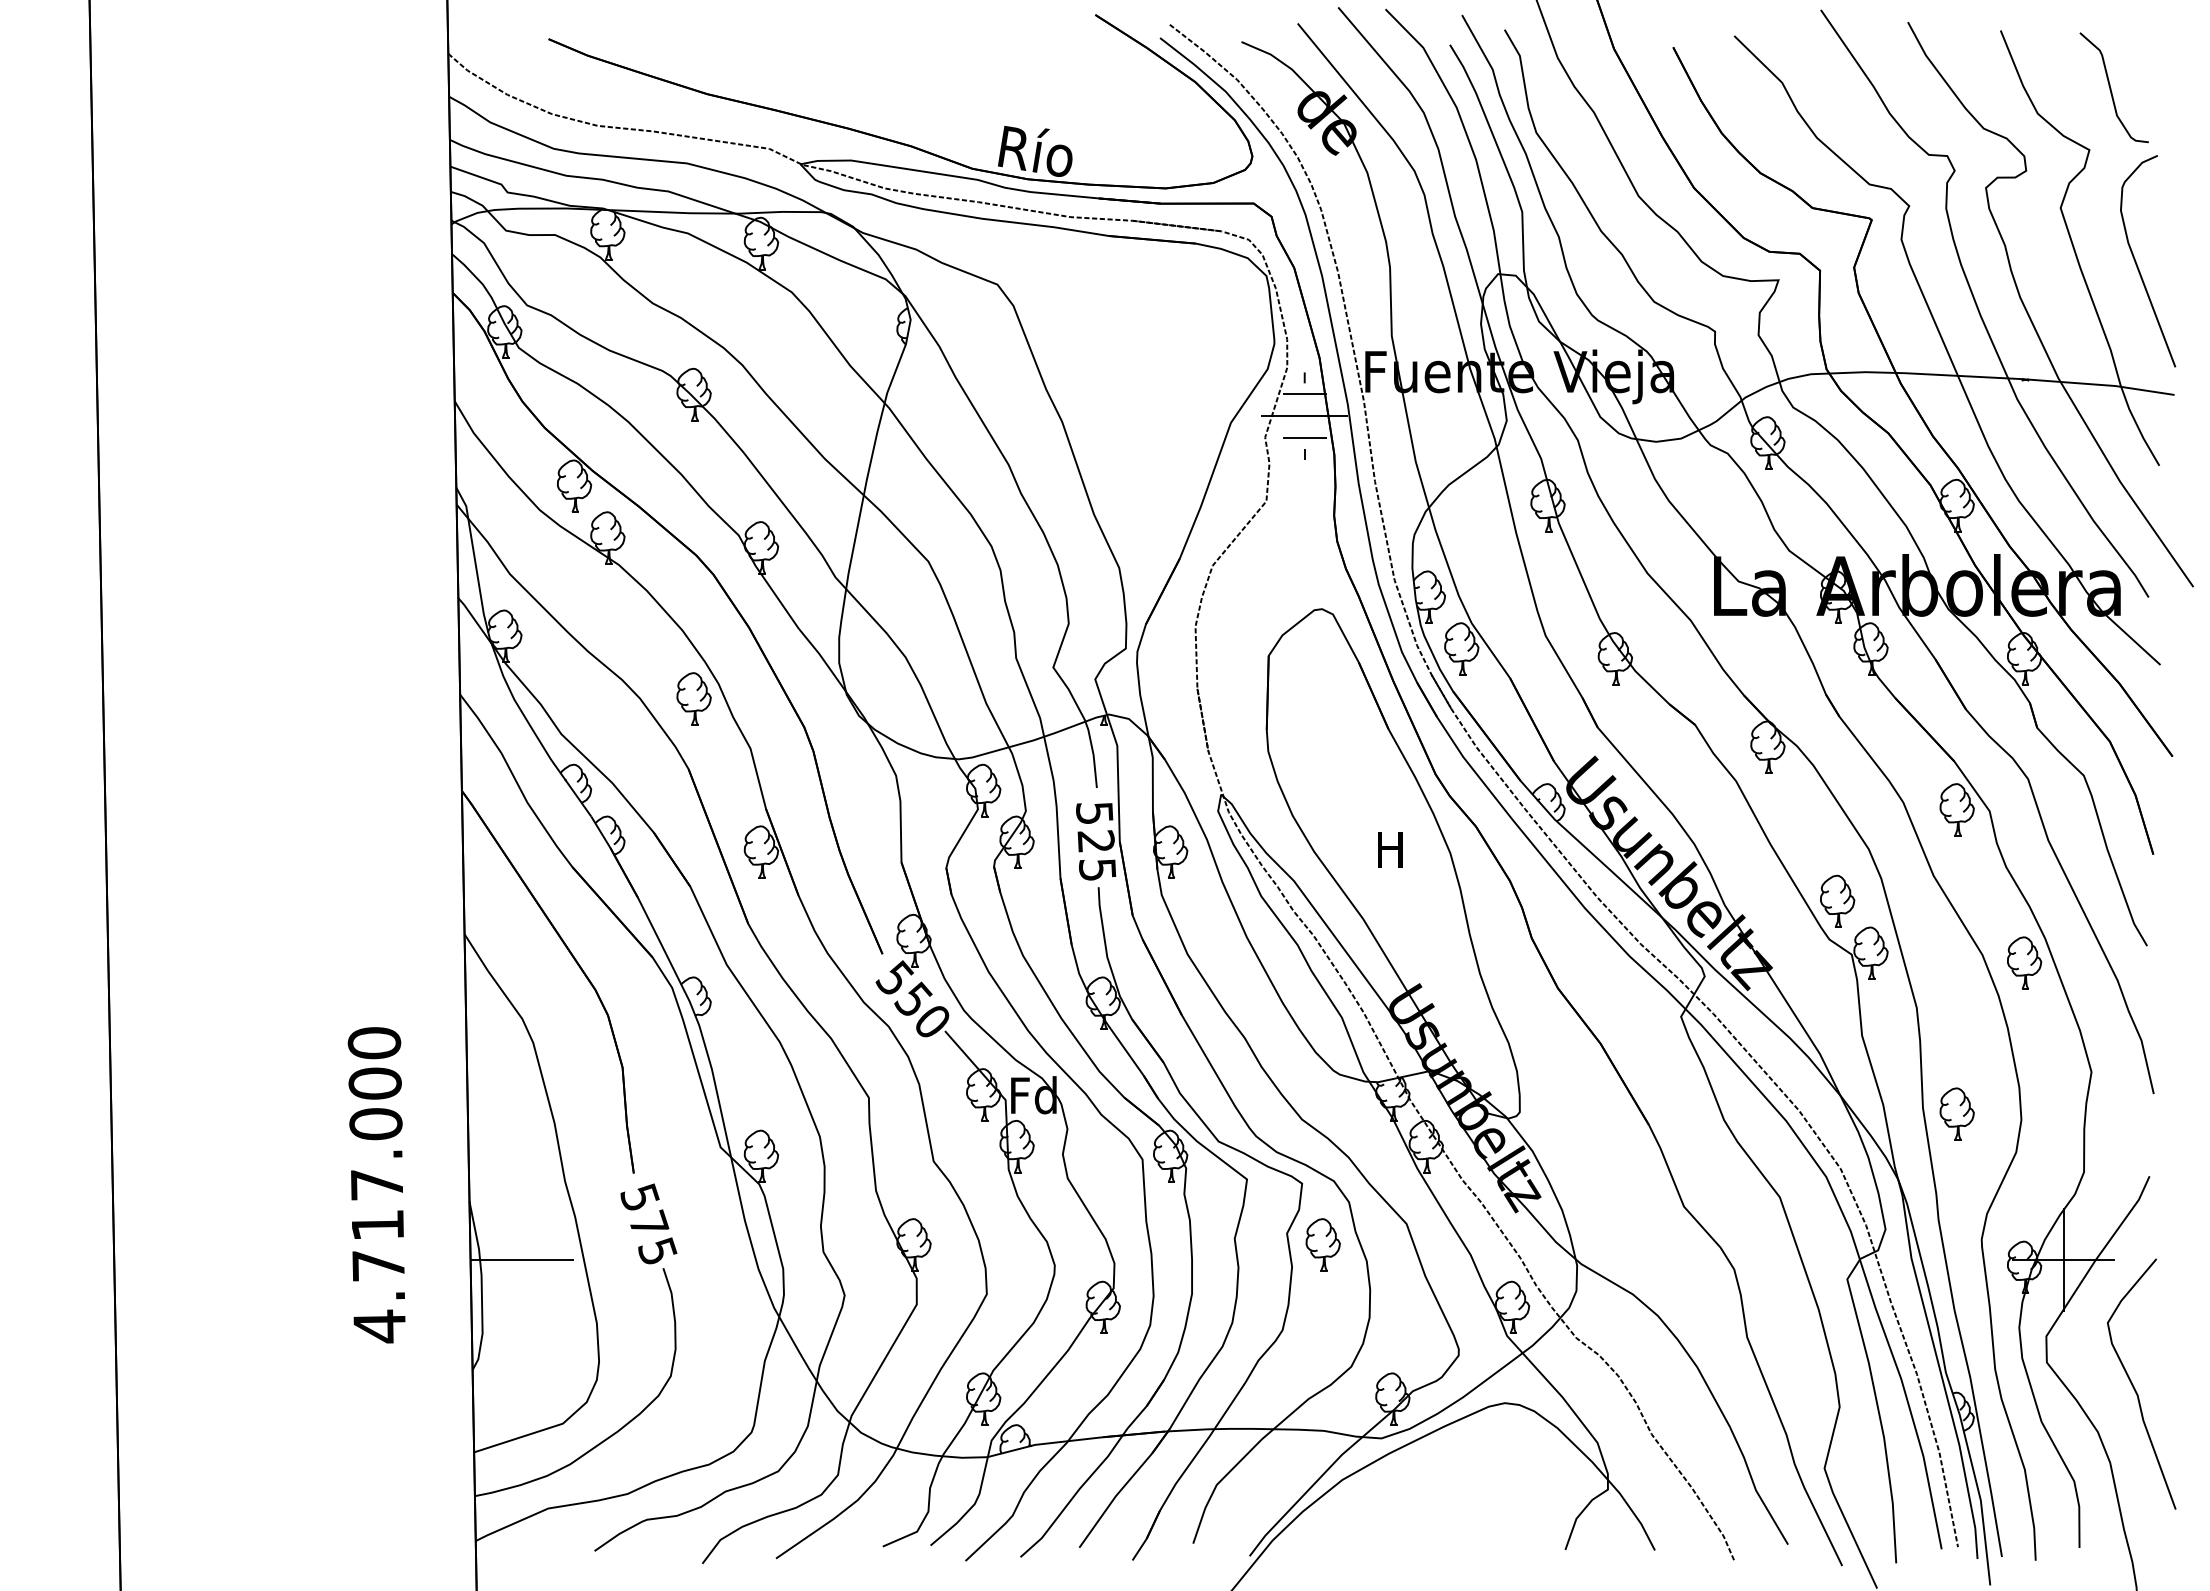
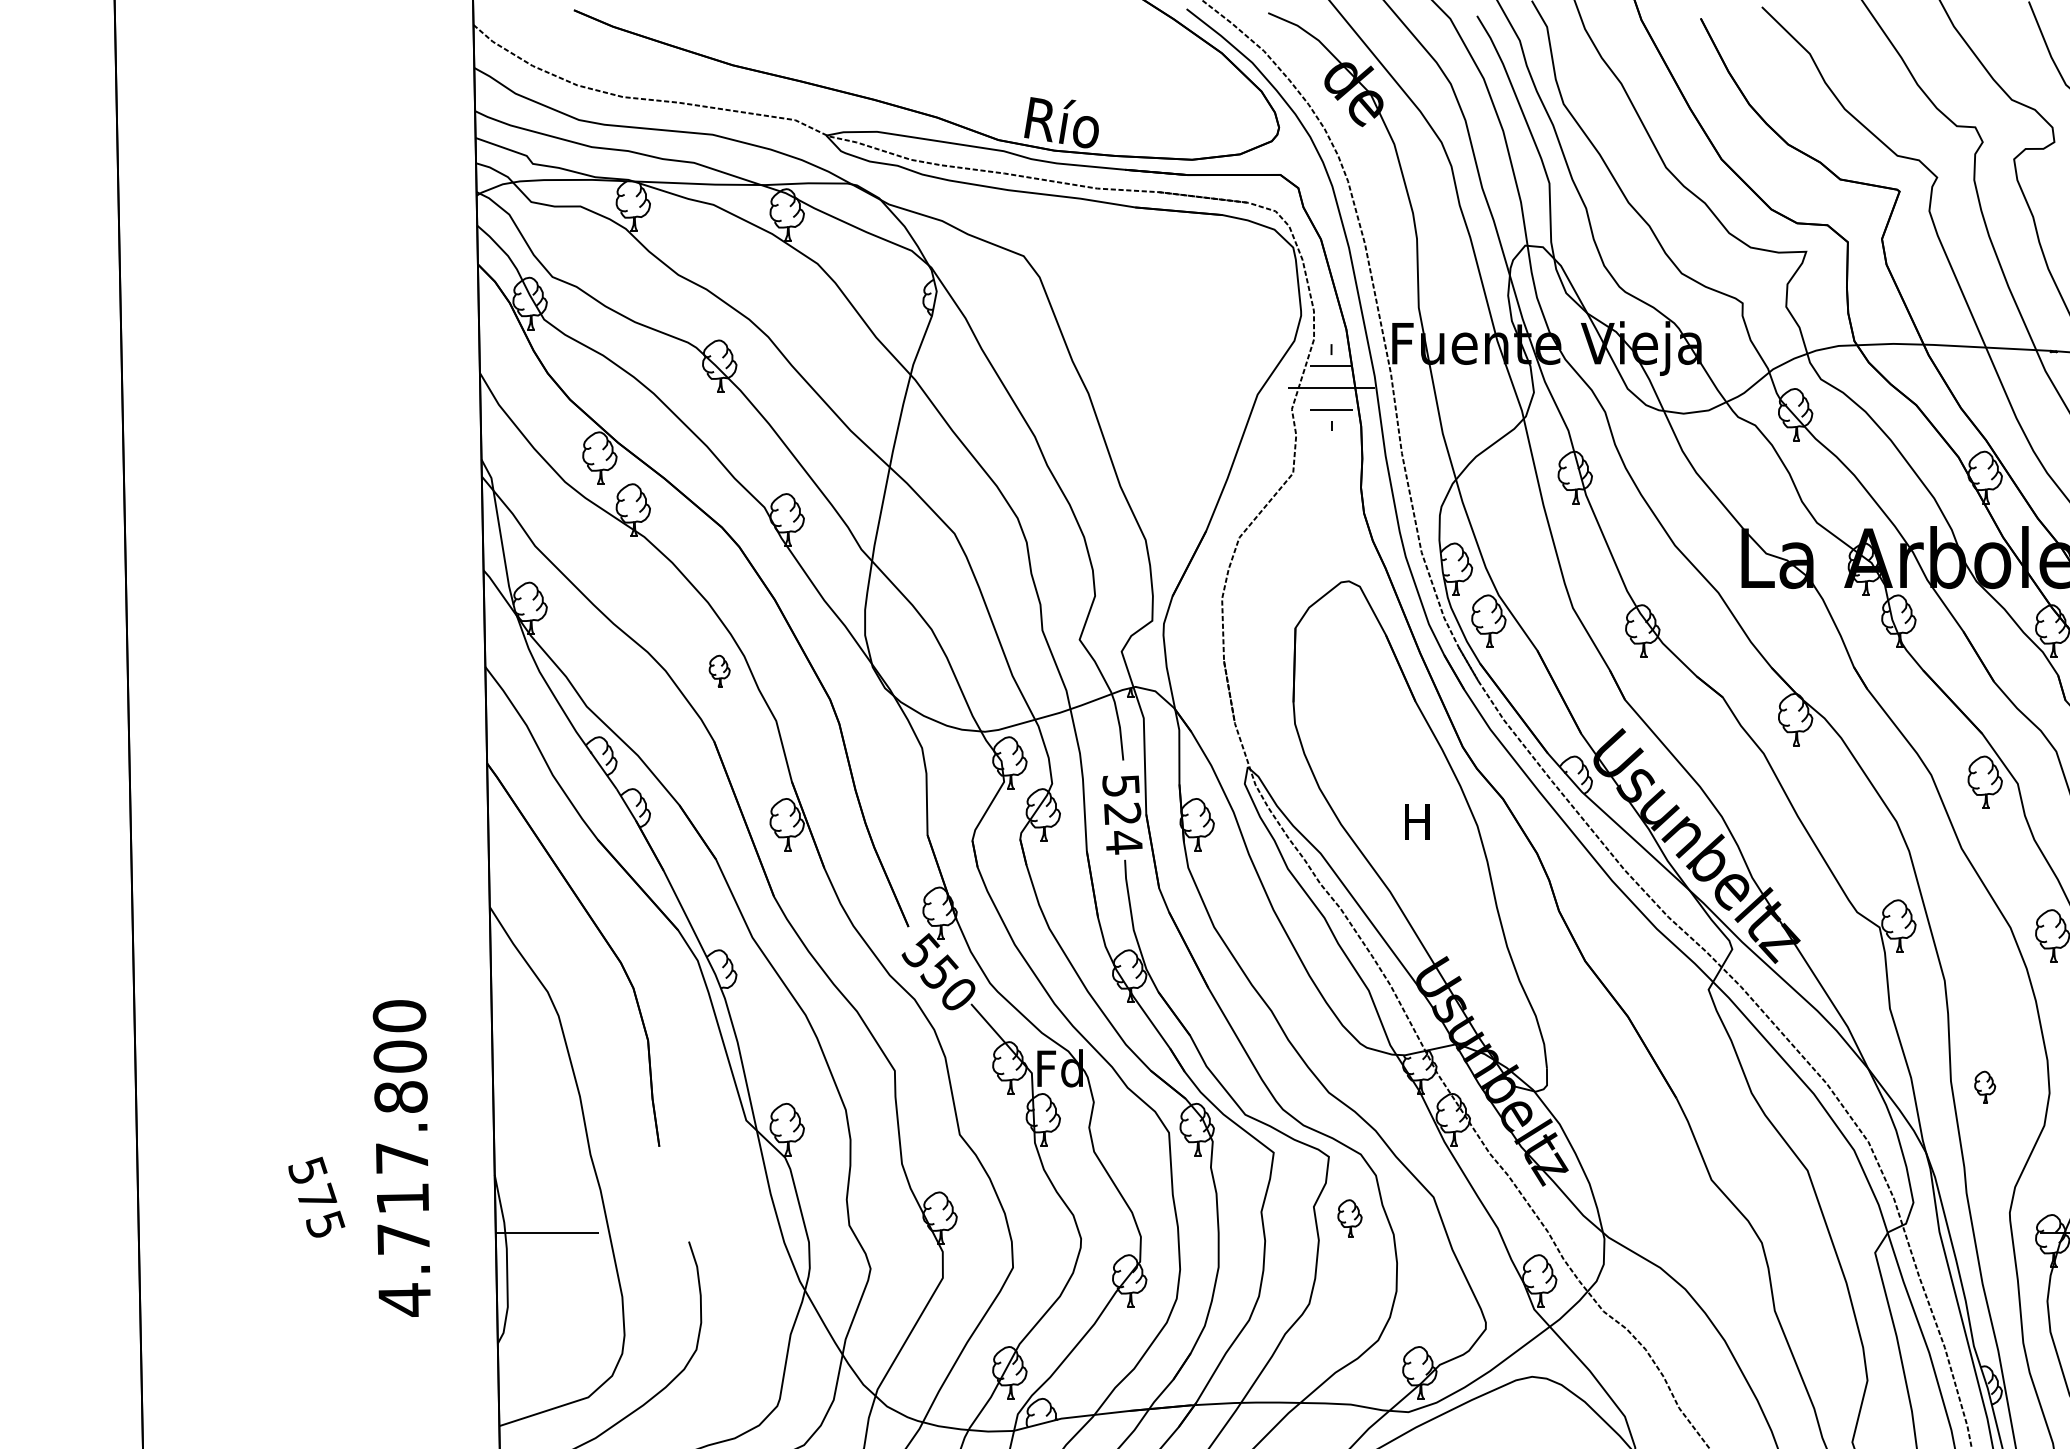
part: (693, 698) -> (719, 670), size x0.6
text: (1097, 870) -> (1123, 843), 525 -> 524
part: (1837, 900) -> (1865, 873), removed
part: (1956, 1113) -> (1984, 1086), size x0.6
text: (375, 1124) -> (400, 1097), 4.717.000 -> 4.717.800
text: (648, 1223) -> (316, 1196), moved
part: (1322, 1244) -> (1349, 1217), size x0.7

